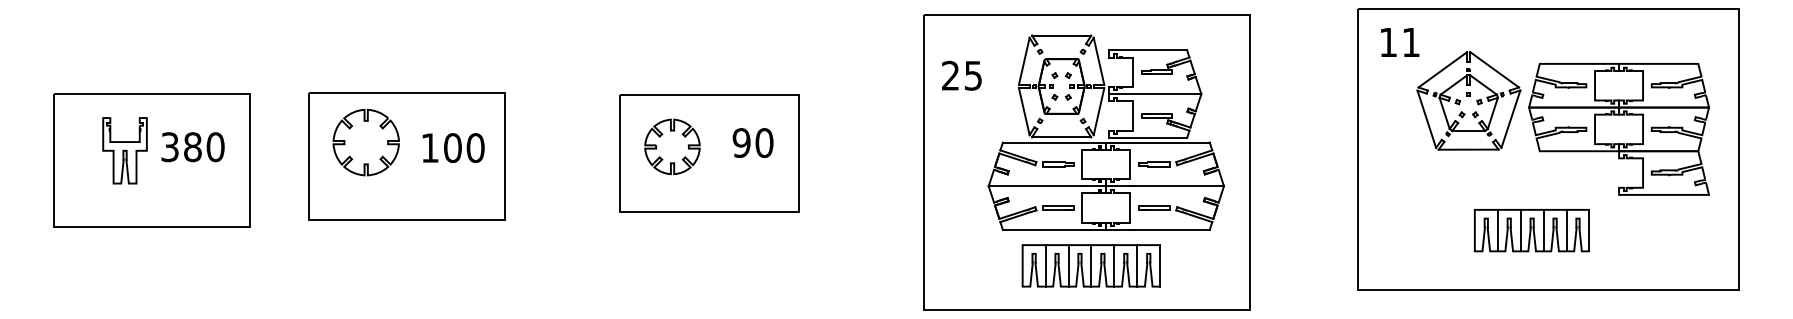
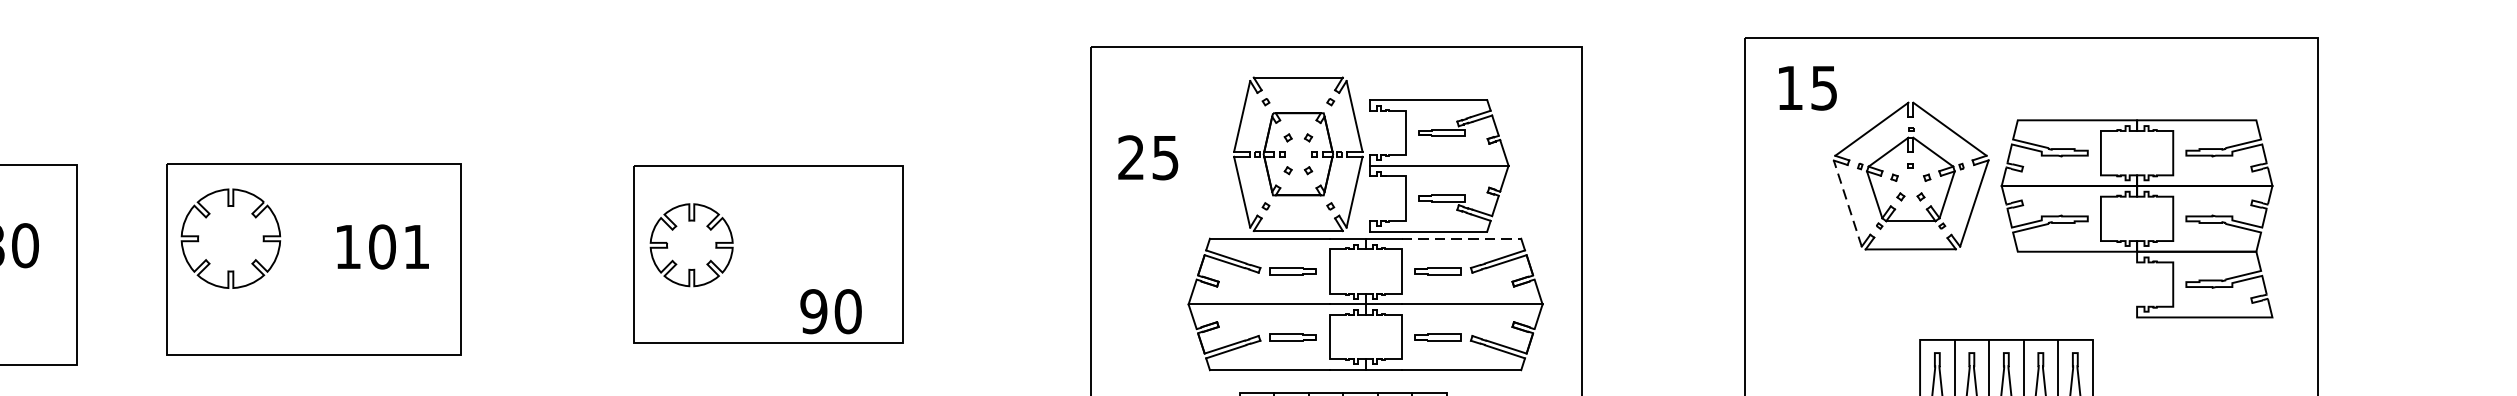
text: (1410, 42) -> (1823, 88), 11 -> 15
text: (961, 75) -> (1147, 157), moved
line: (1426, 118) -> (1847, 202), solid -> dashed
part: (365, 142) -> (229, 238), moved
text: (752, 142) -> (830, 310), moved
line: (1170, 142) -> (1462, 238), solid -> dashed
part: (672, 146) -> (691, 244), moved
text: (475, 148) -> (416, 247), 100 -> 101

